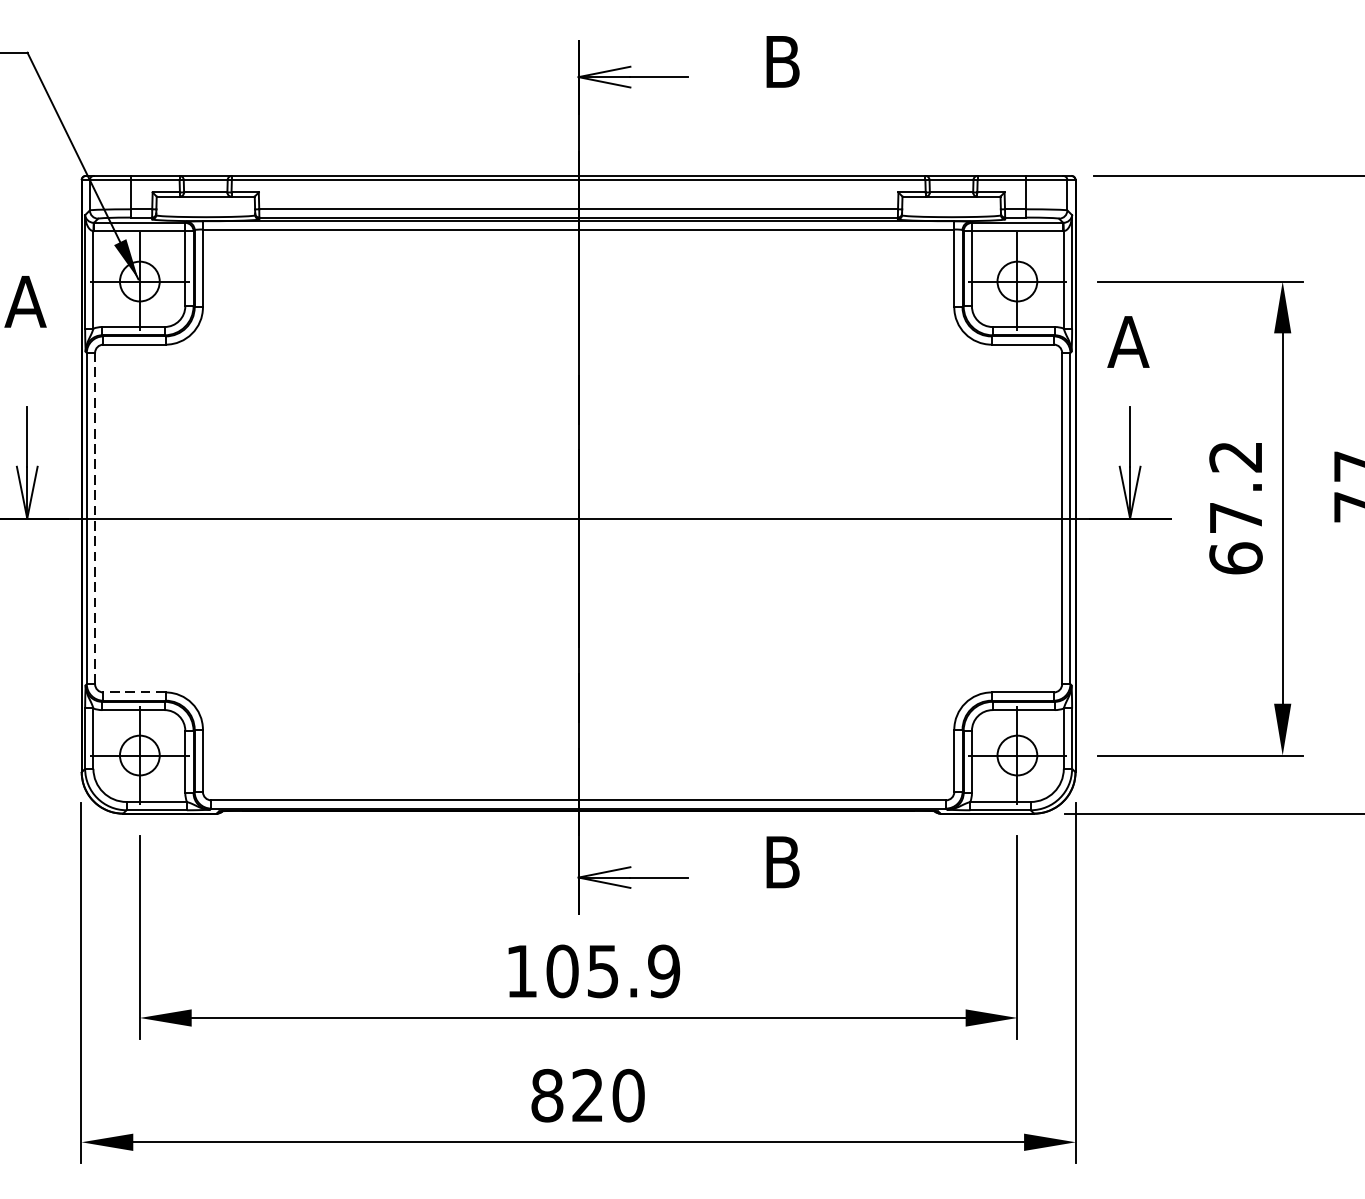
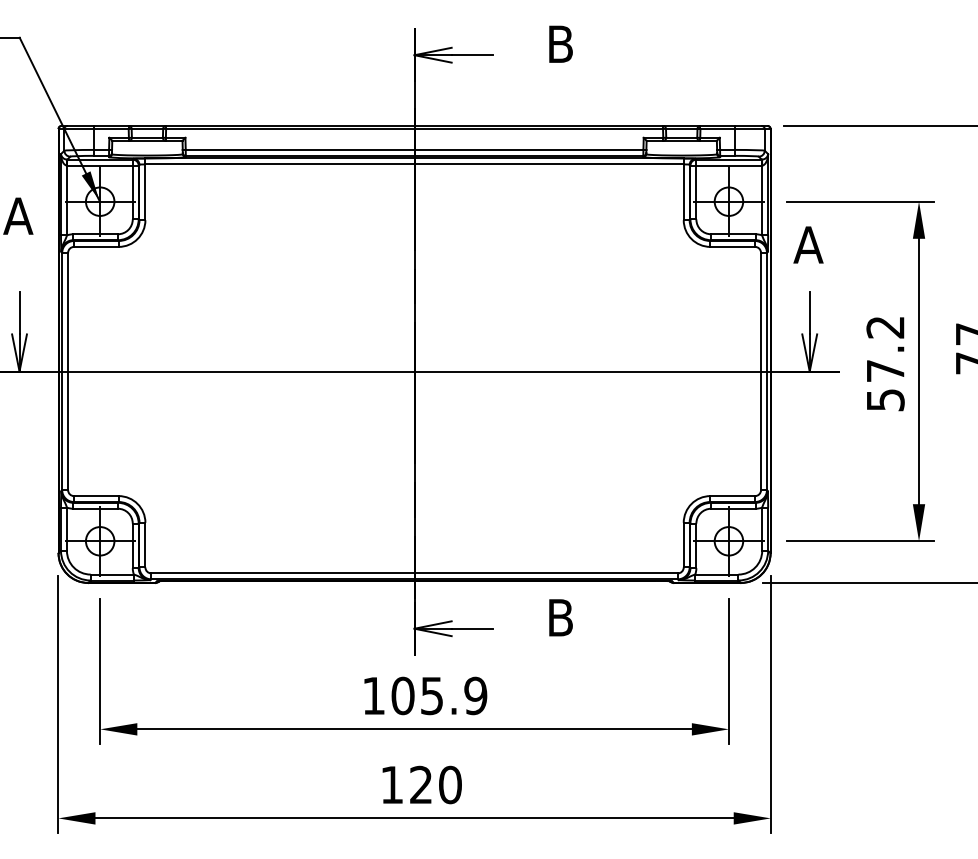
line: (95, 518) -> (68, 371), dashed -> solid
text: (1235, 557) -> (885, 399), 67.2 -> 57.2
line: (133, 693) -> (95, 496), dashed -> solid
text: (546, 1094) -> (391, 784), 820 -> 120

